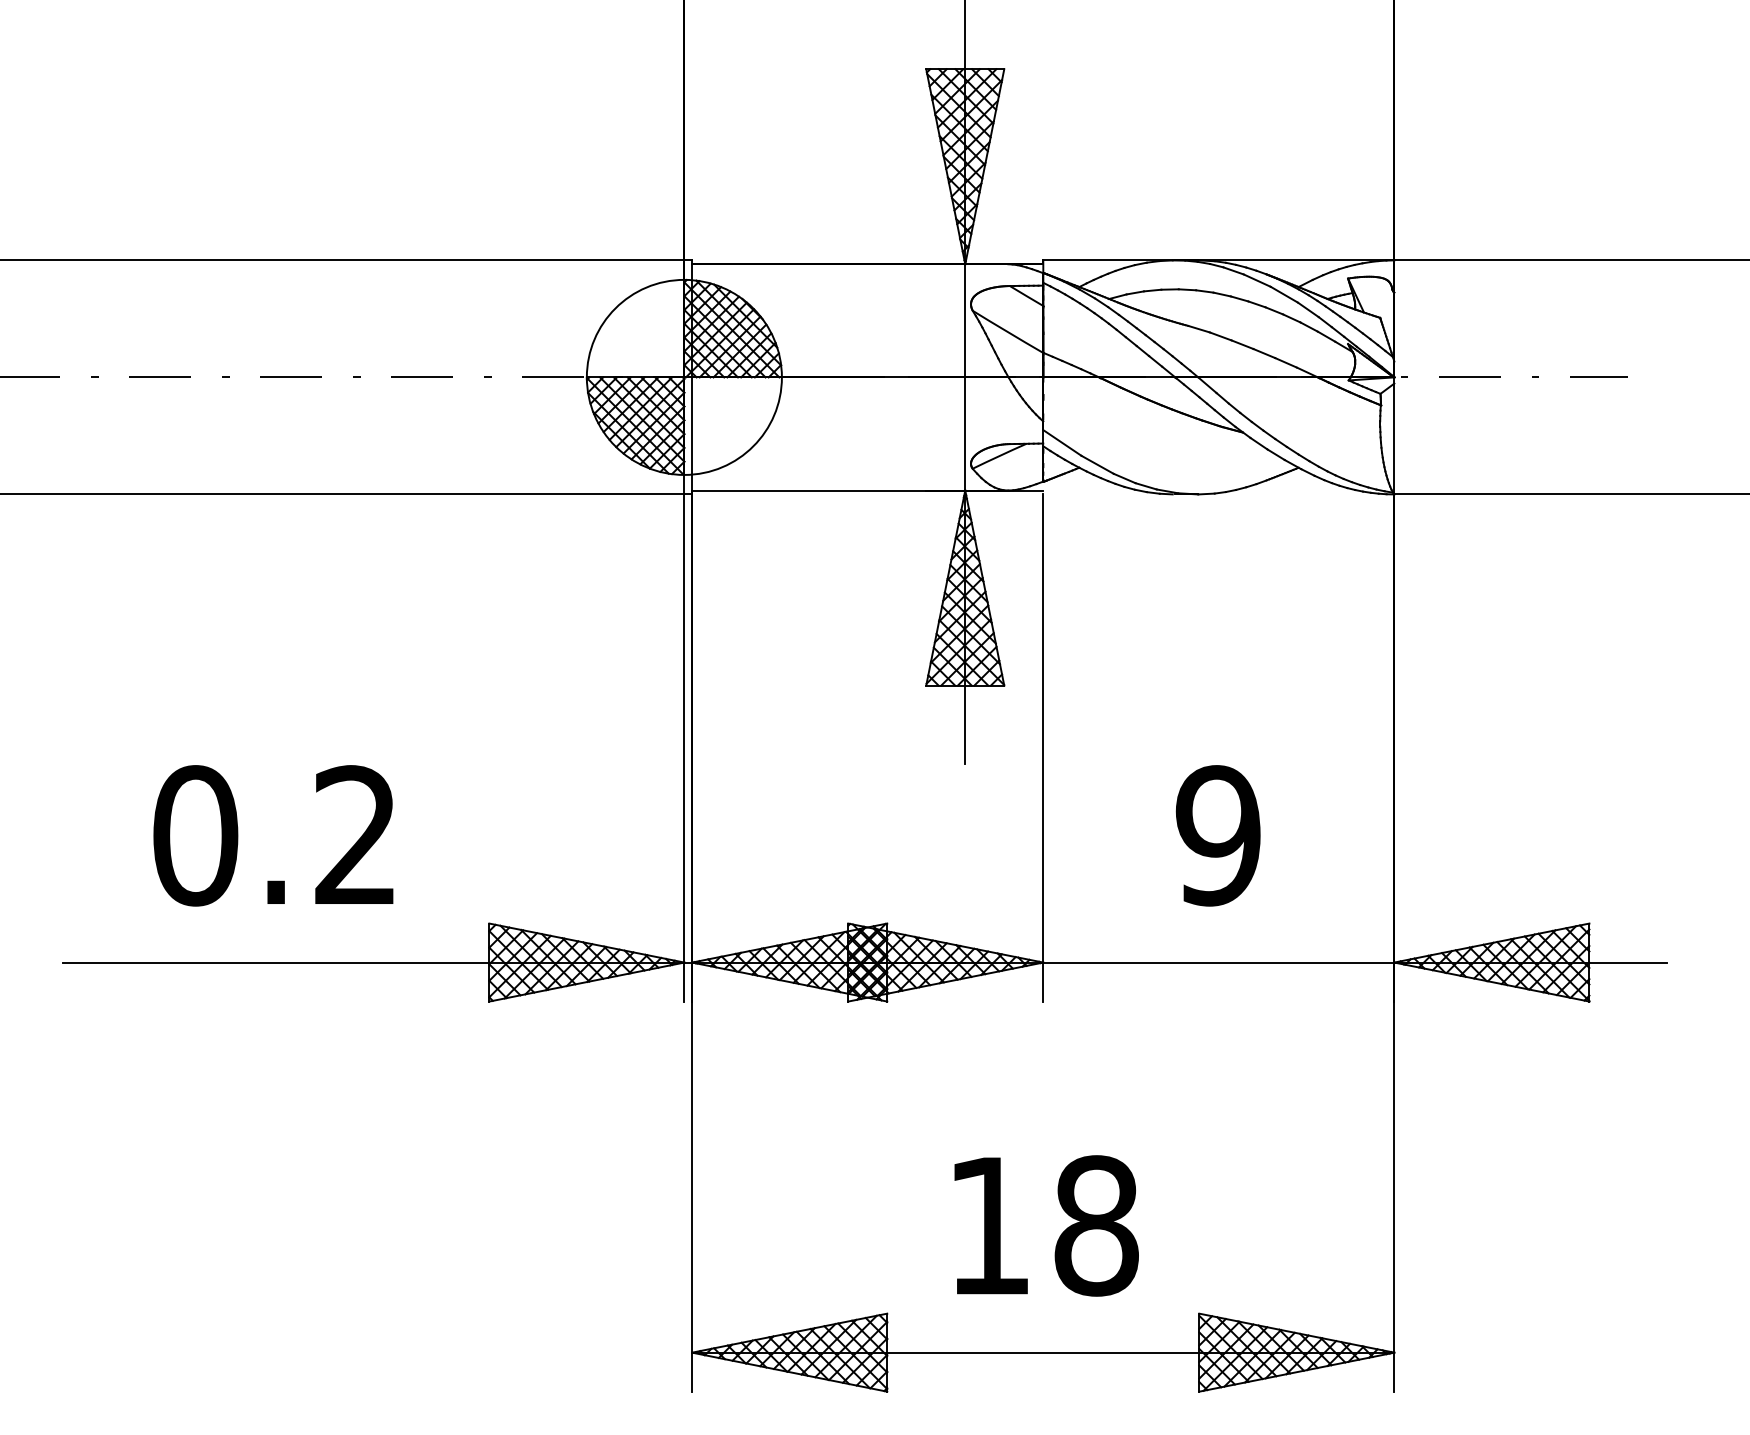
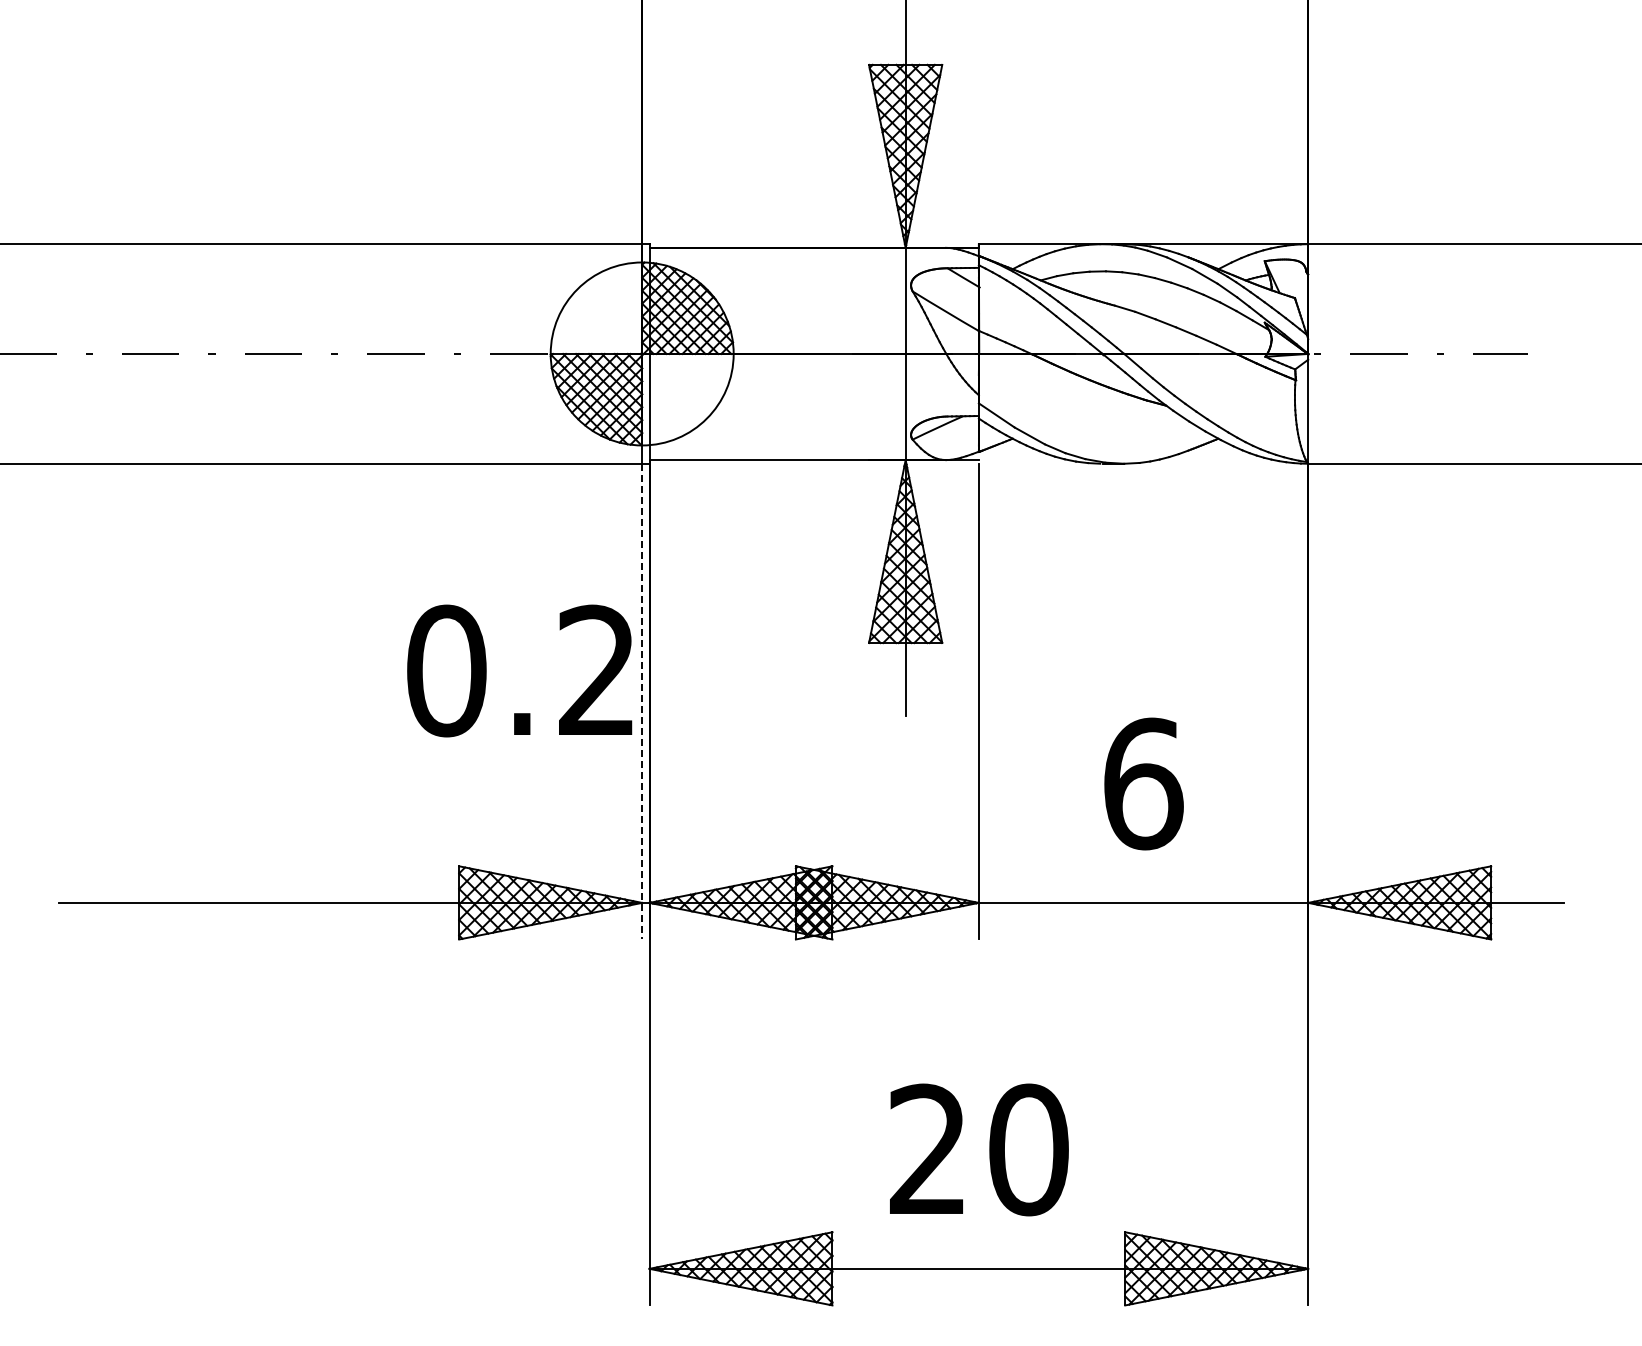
line: (684, 747) -> (642, 701), solid -> dashed
text: (273, 835) -> (519, 670), moved
text: (1218, 835) -> (1143, 783), 9 -> 6
text: (1043, 1225) -> (979, 1149), 18 -> 20

